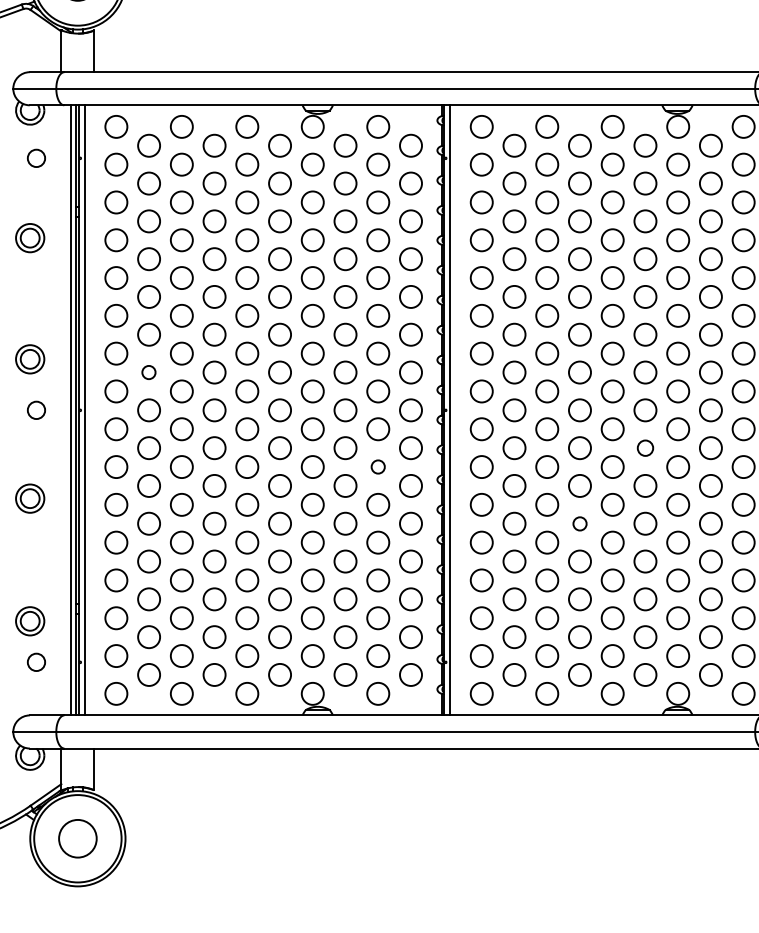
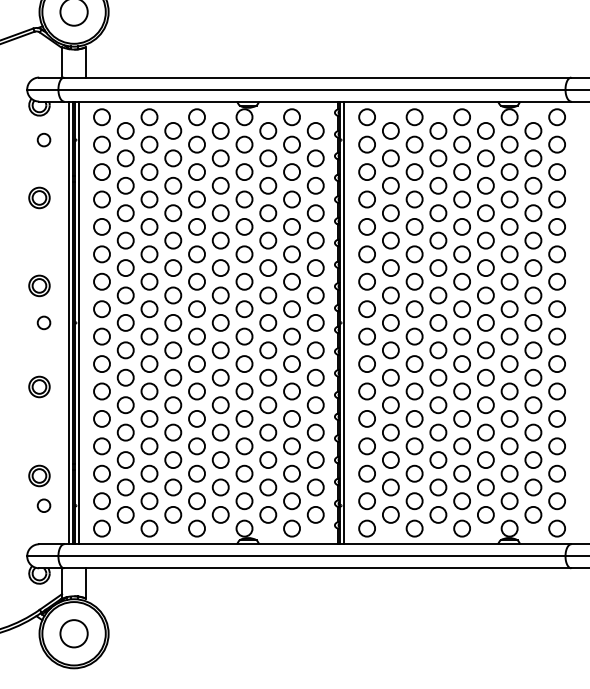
circle: (148, 372) -> (125, 295), size x1.67
circle: (644, 448) -> (485, 350), size x1.43
circle: (377, 466) -> (291, 363), size x1.67
circle: (580, 524) -> (438, 405), size x1.67

